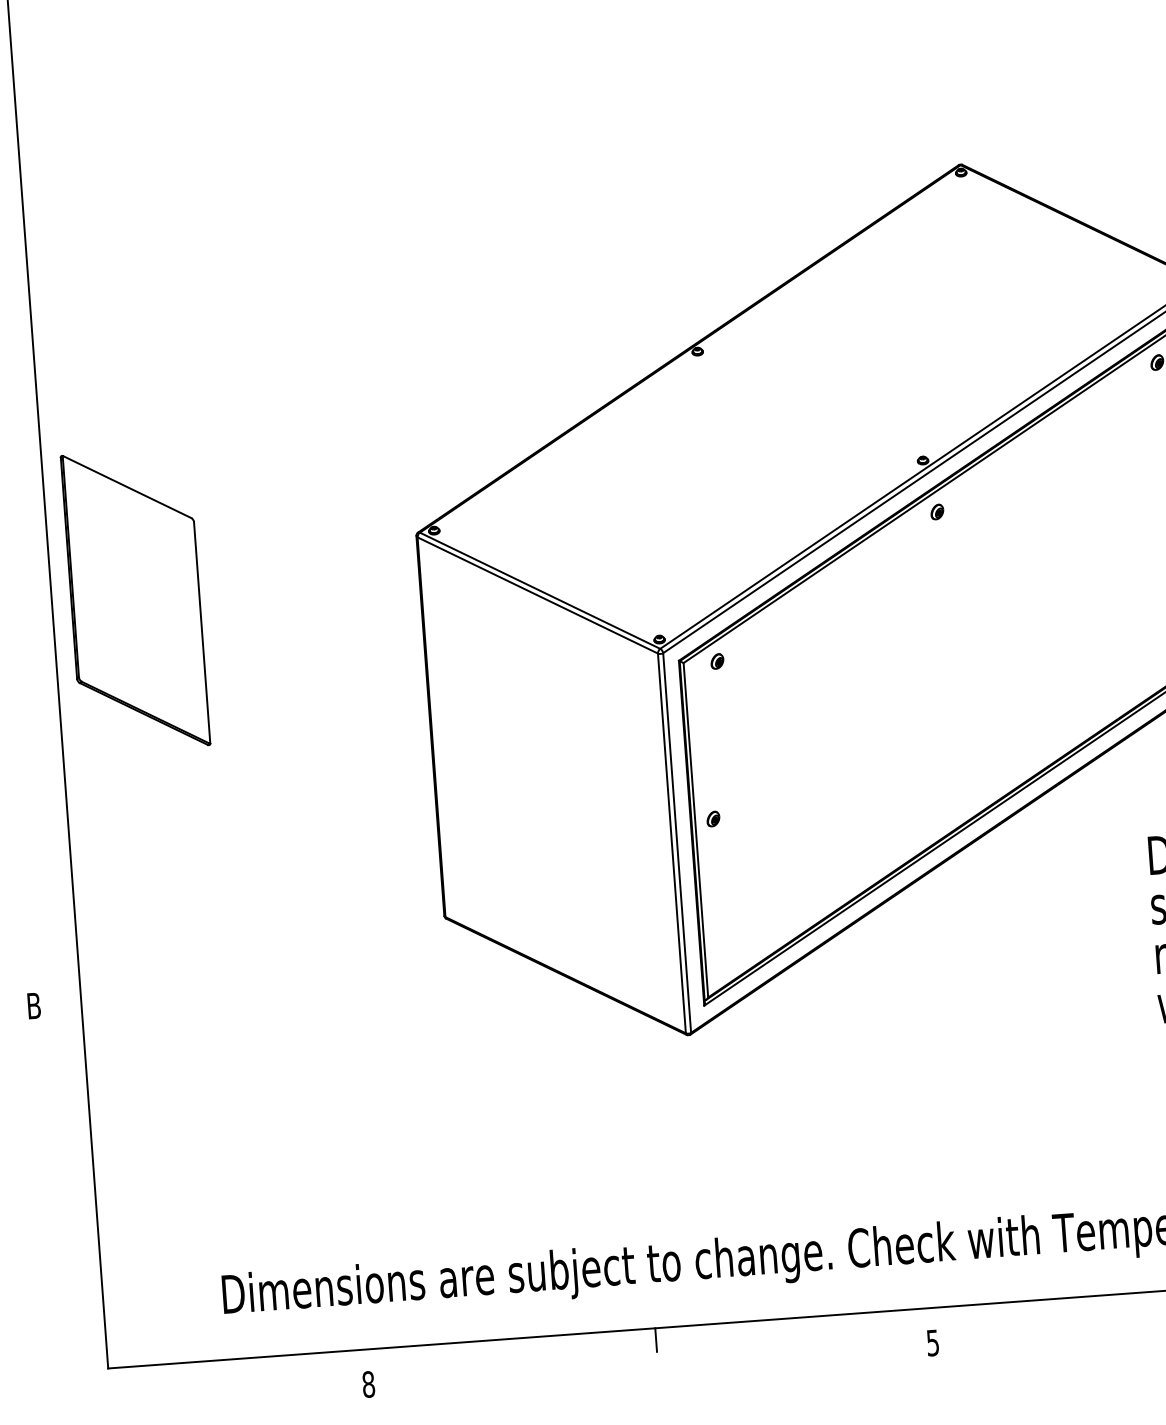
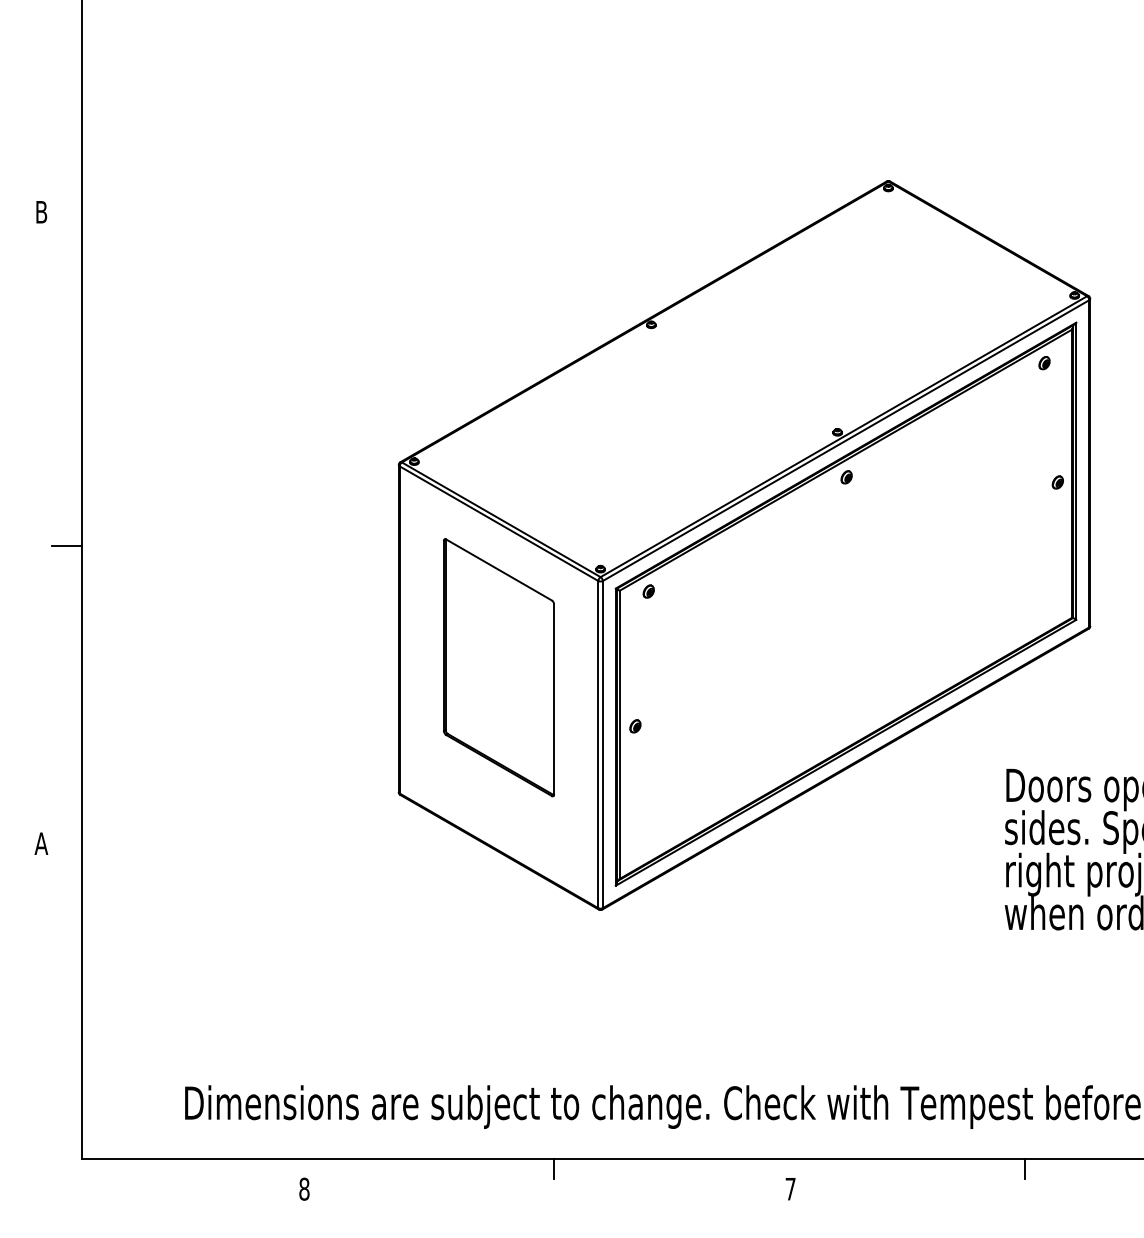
part: (134, 600) -> (498, 667), moved
line: (38, 657) -> (67, 545), added
text: (34, 1005) -> (41, 843), B -> A
text: (932, 1343) -> (790, 1189), 5 -> 7

